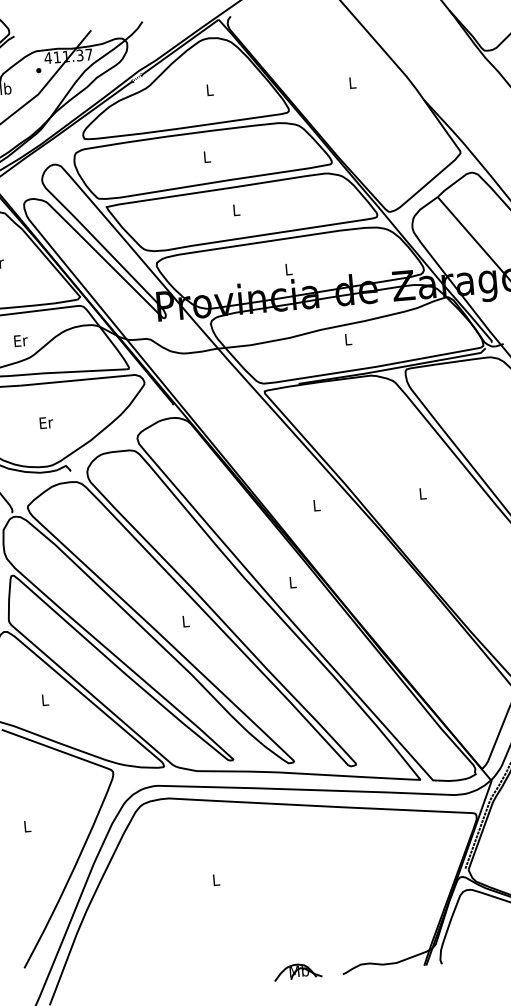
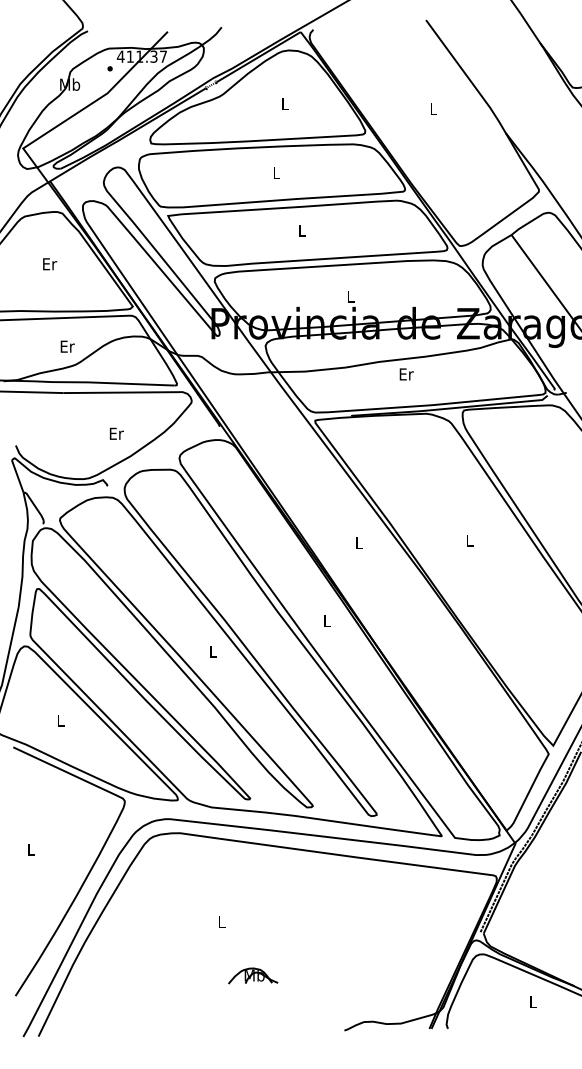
text: (348, 339) -> (406, 374), L -> Er
text: (46, 422) -> (116, 433), moved
part: (298, 971) -> (253, 975), moved

